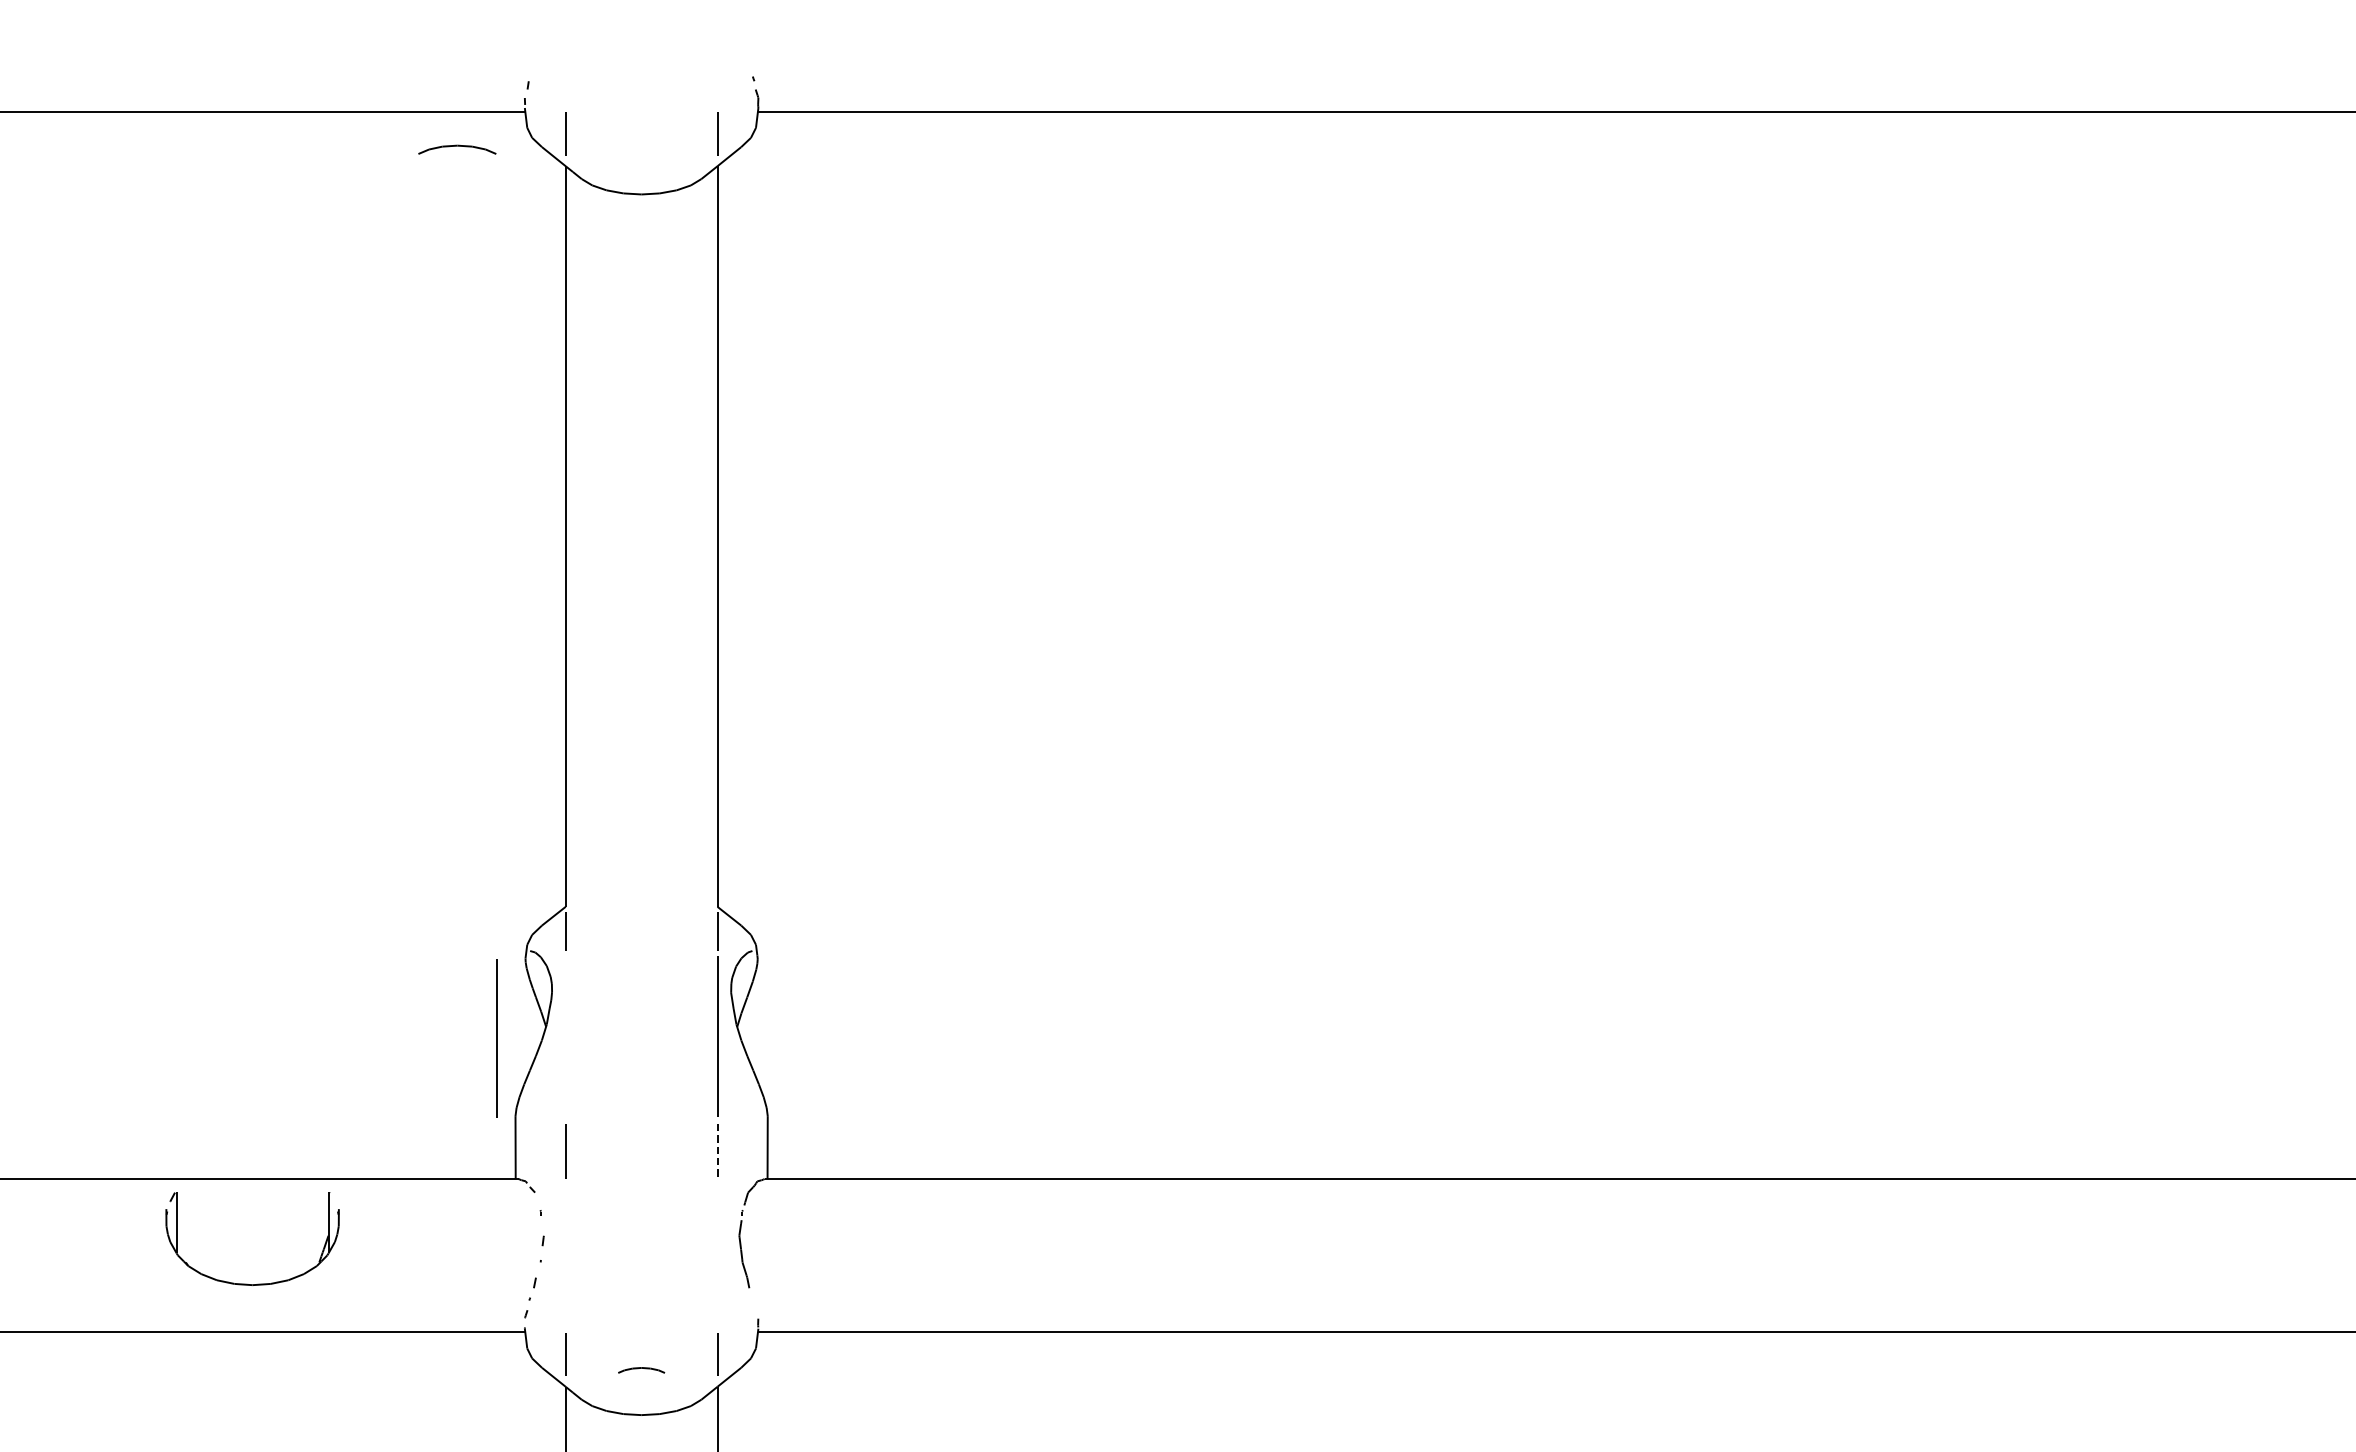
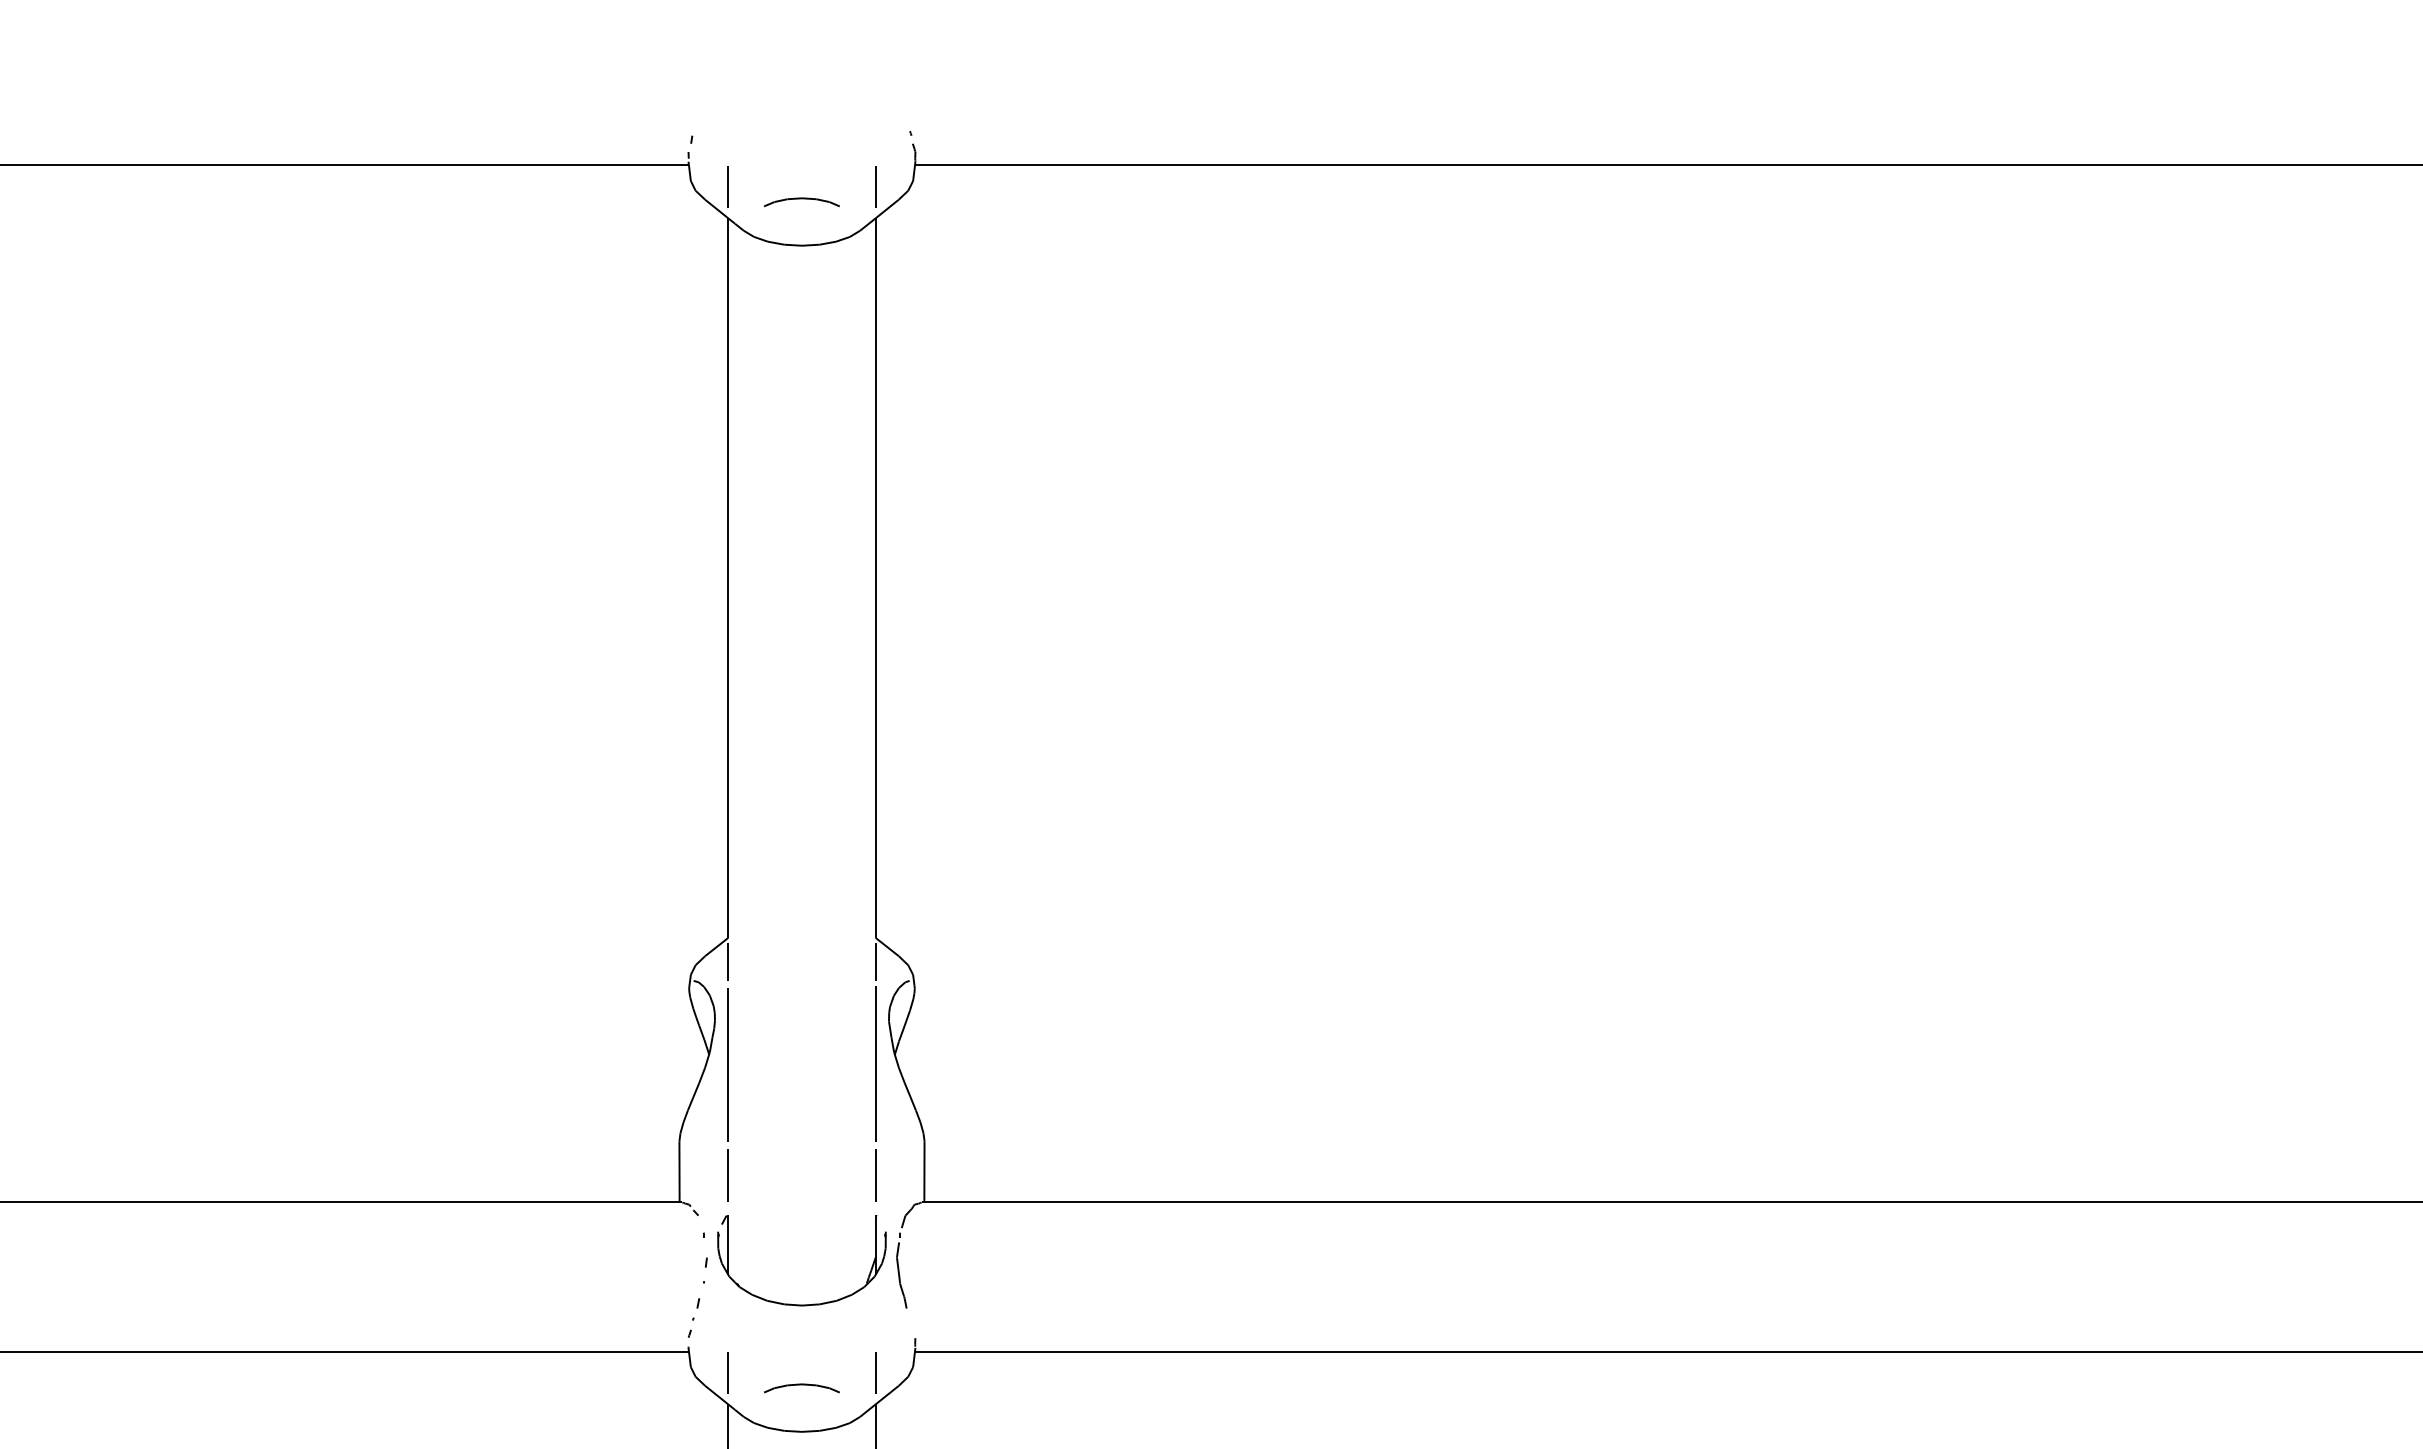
part: (456, 149) -> (801, 202), moved
line: (496, 1038) -> (727, 1064), moved
line: (717, 1151) -> (875, 1175), dashed -> solid
part: (252, 1284) -> (801, 1304), moved
part: (641, 1370) -> (801, 1388), size x1.67

